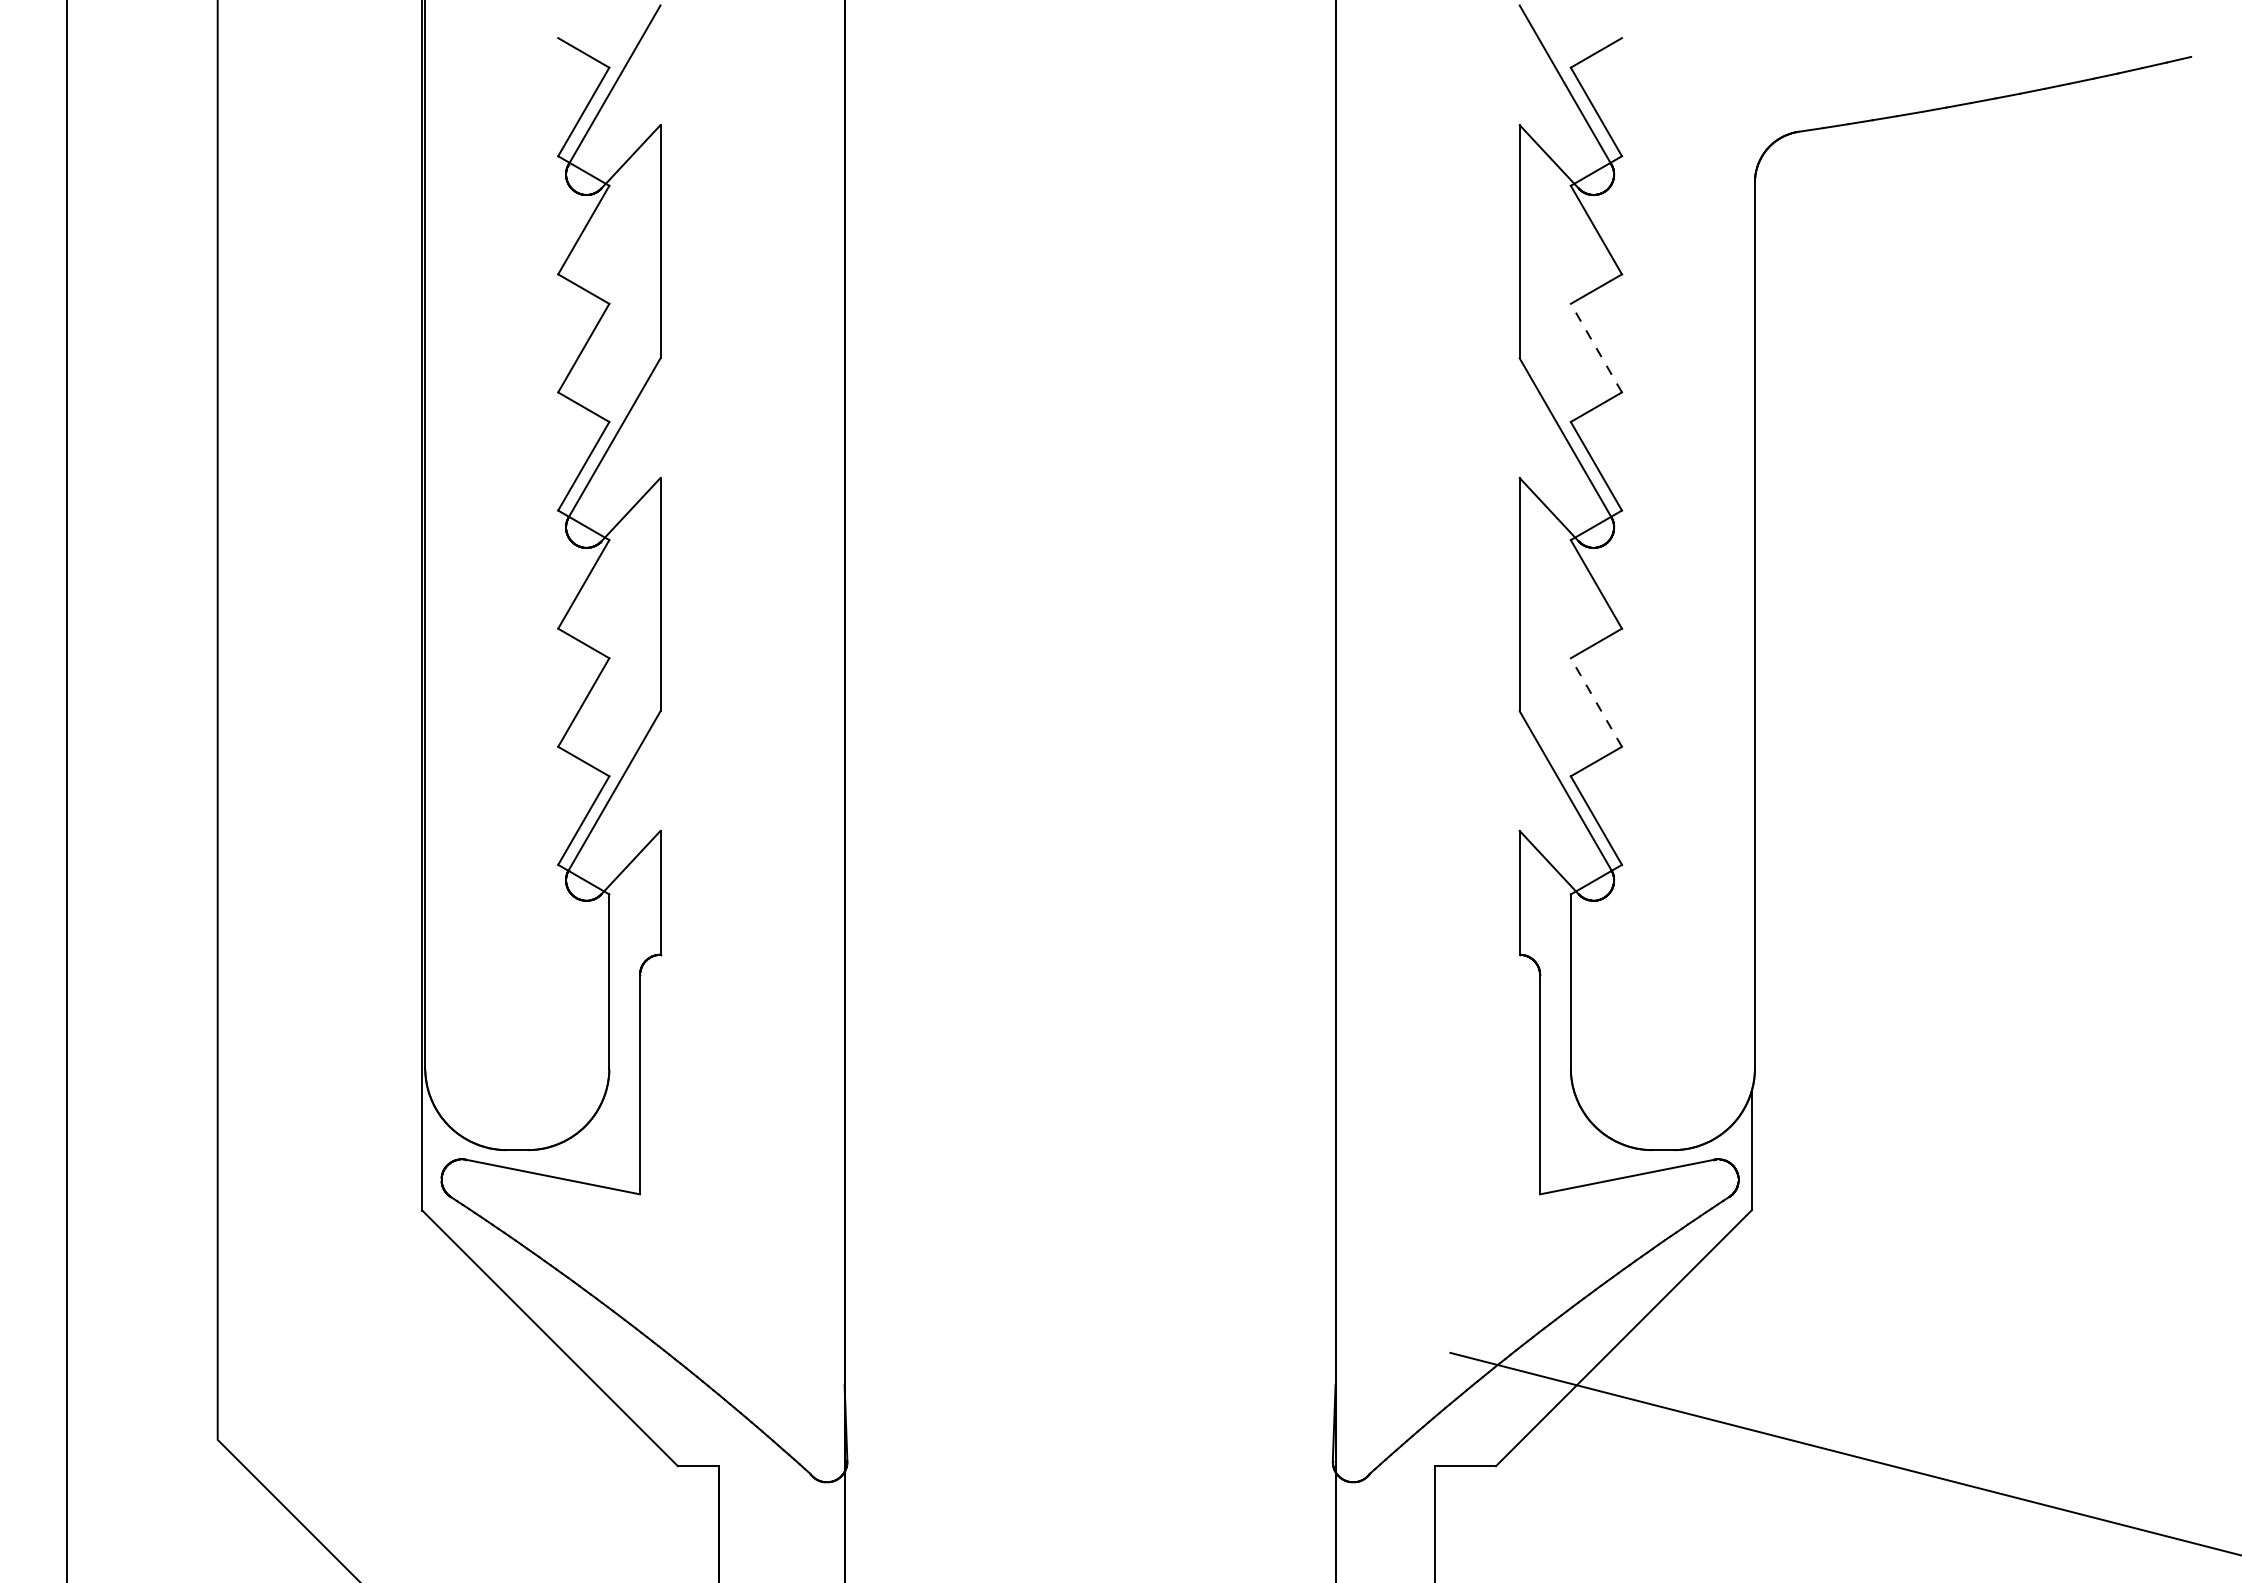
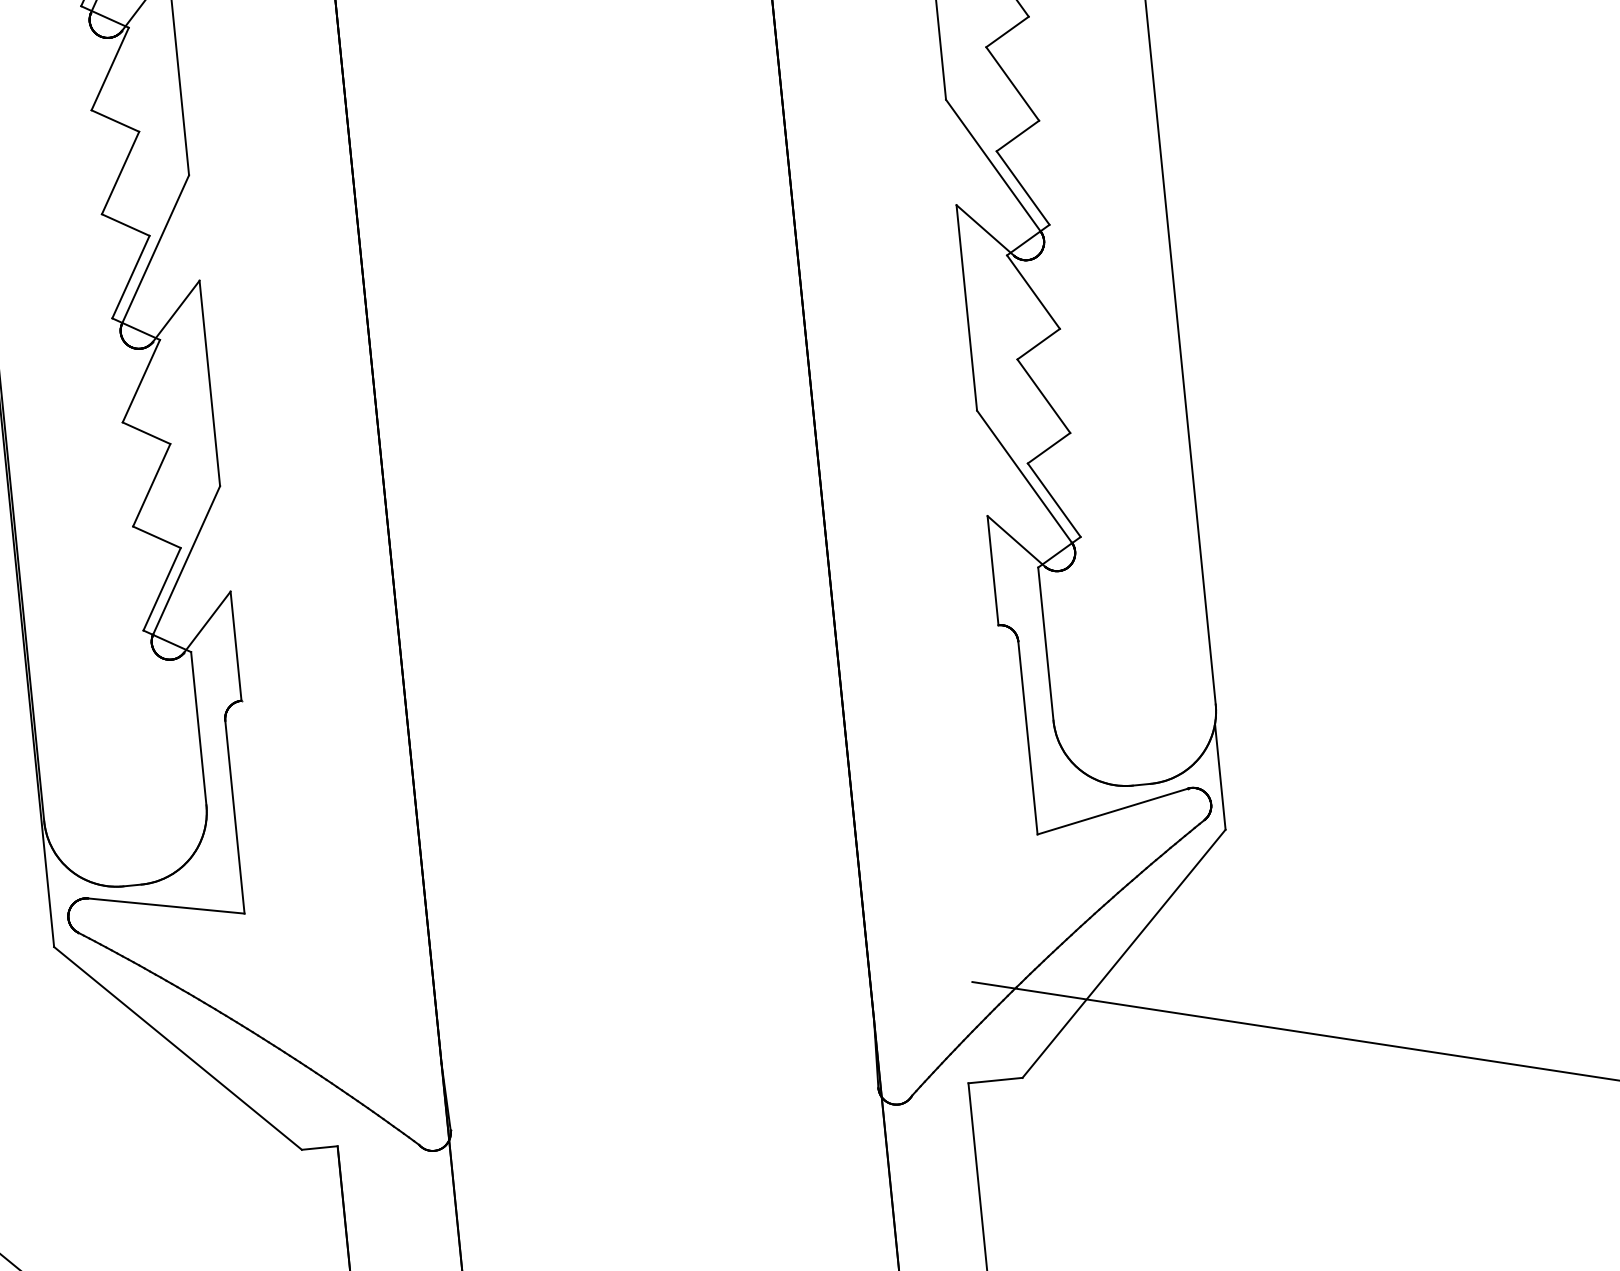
line: (1596, 347) -> (1012, 83), dashed -> solid
line: (1596, 702) -> (1043, 396), dashed -> solid

